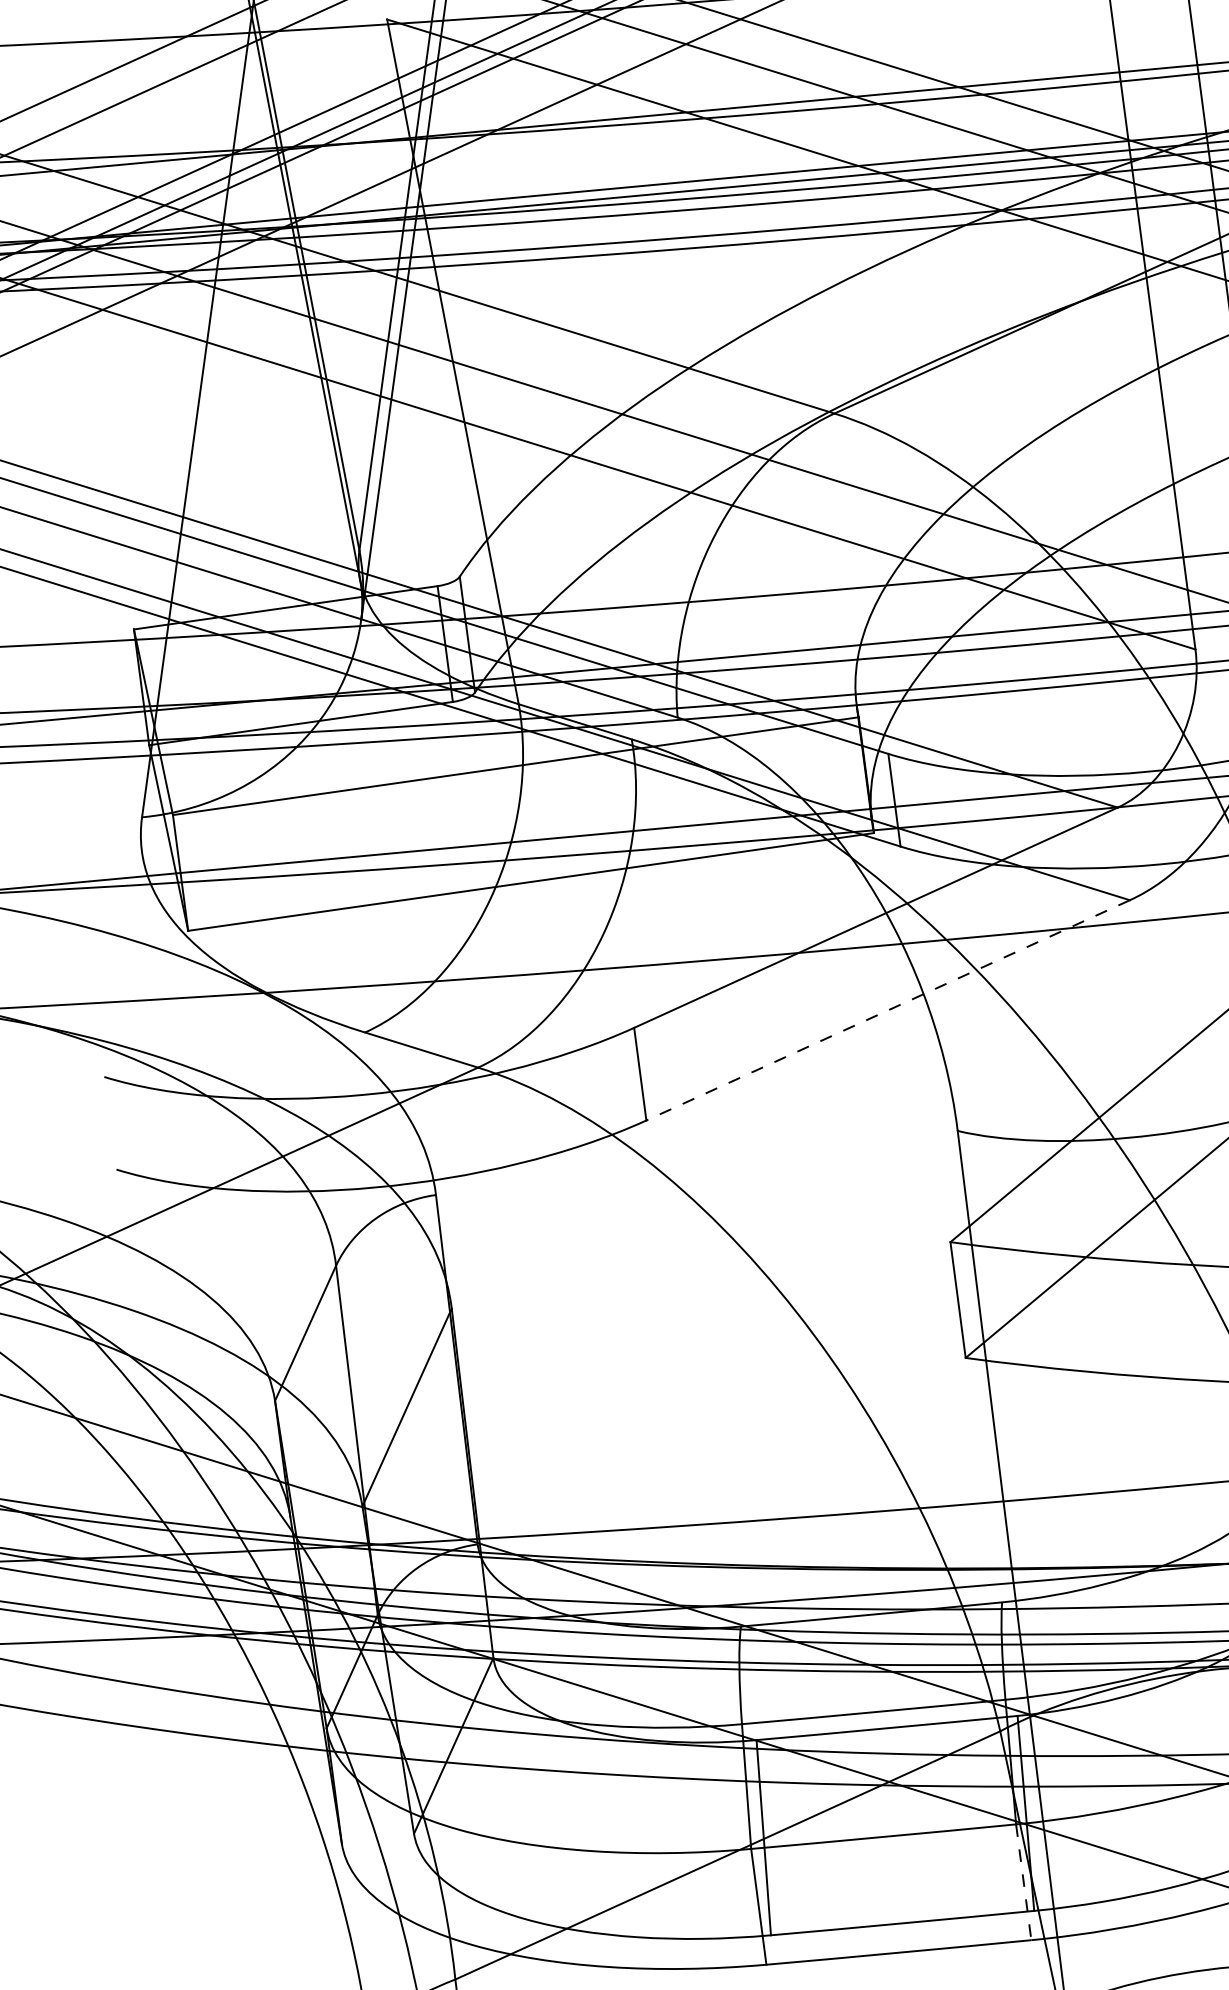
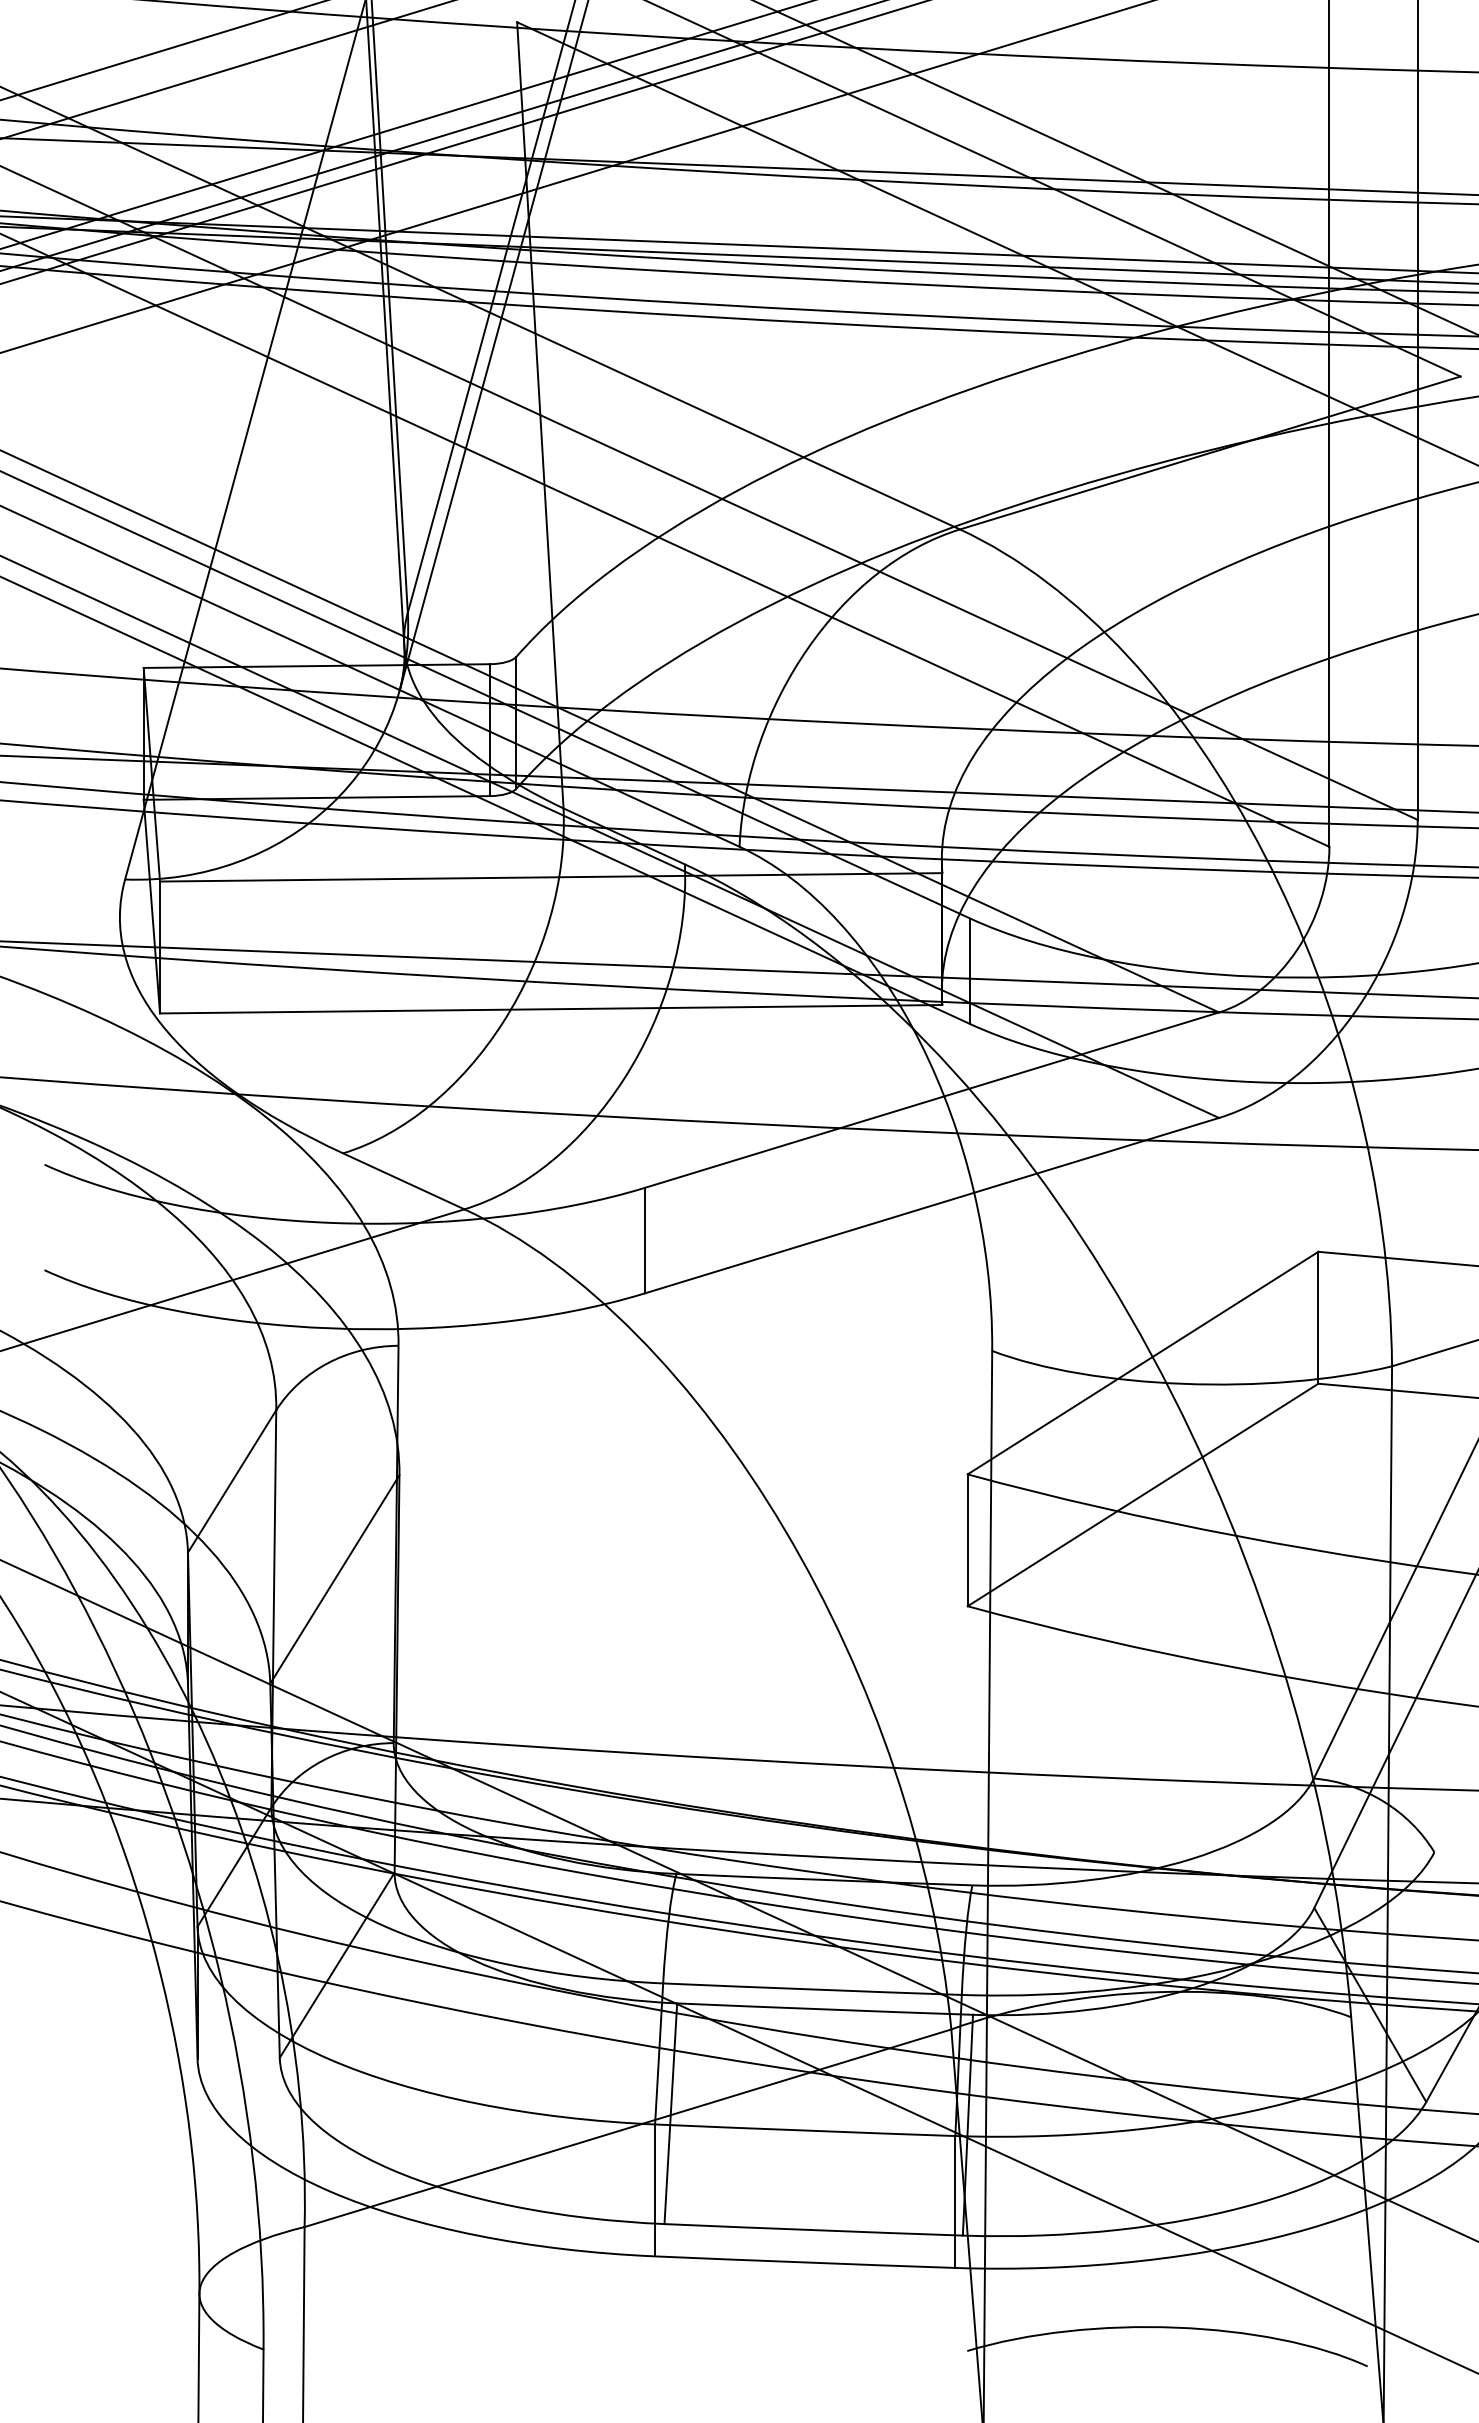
line: (887, 1010) -> (931, 1205), dashed -> solid
line: (1023, 1881) -> (955, 2201), dashed -> solid

